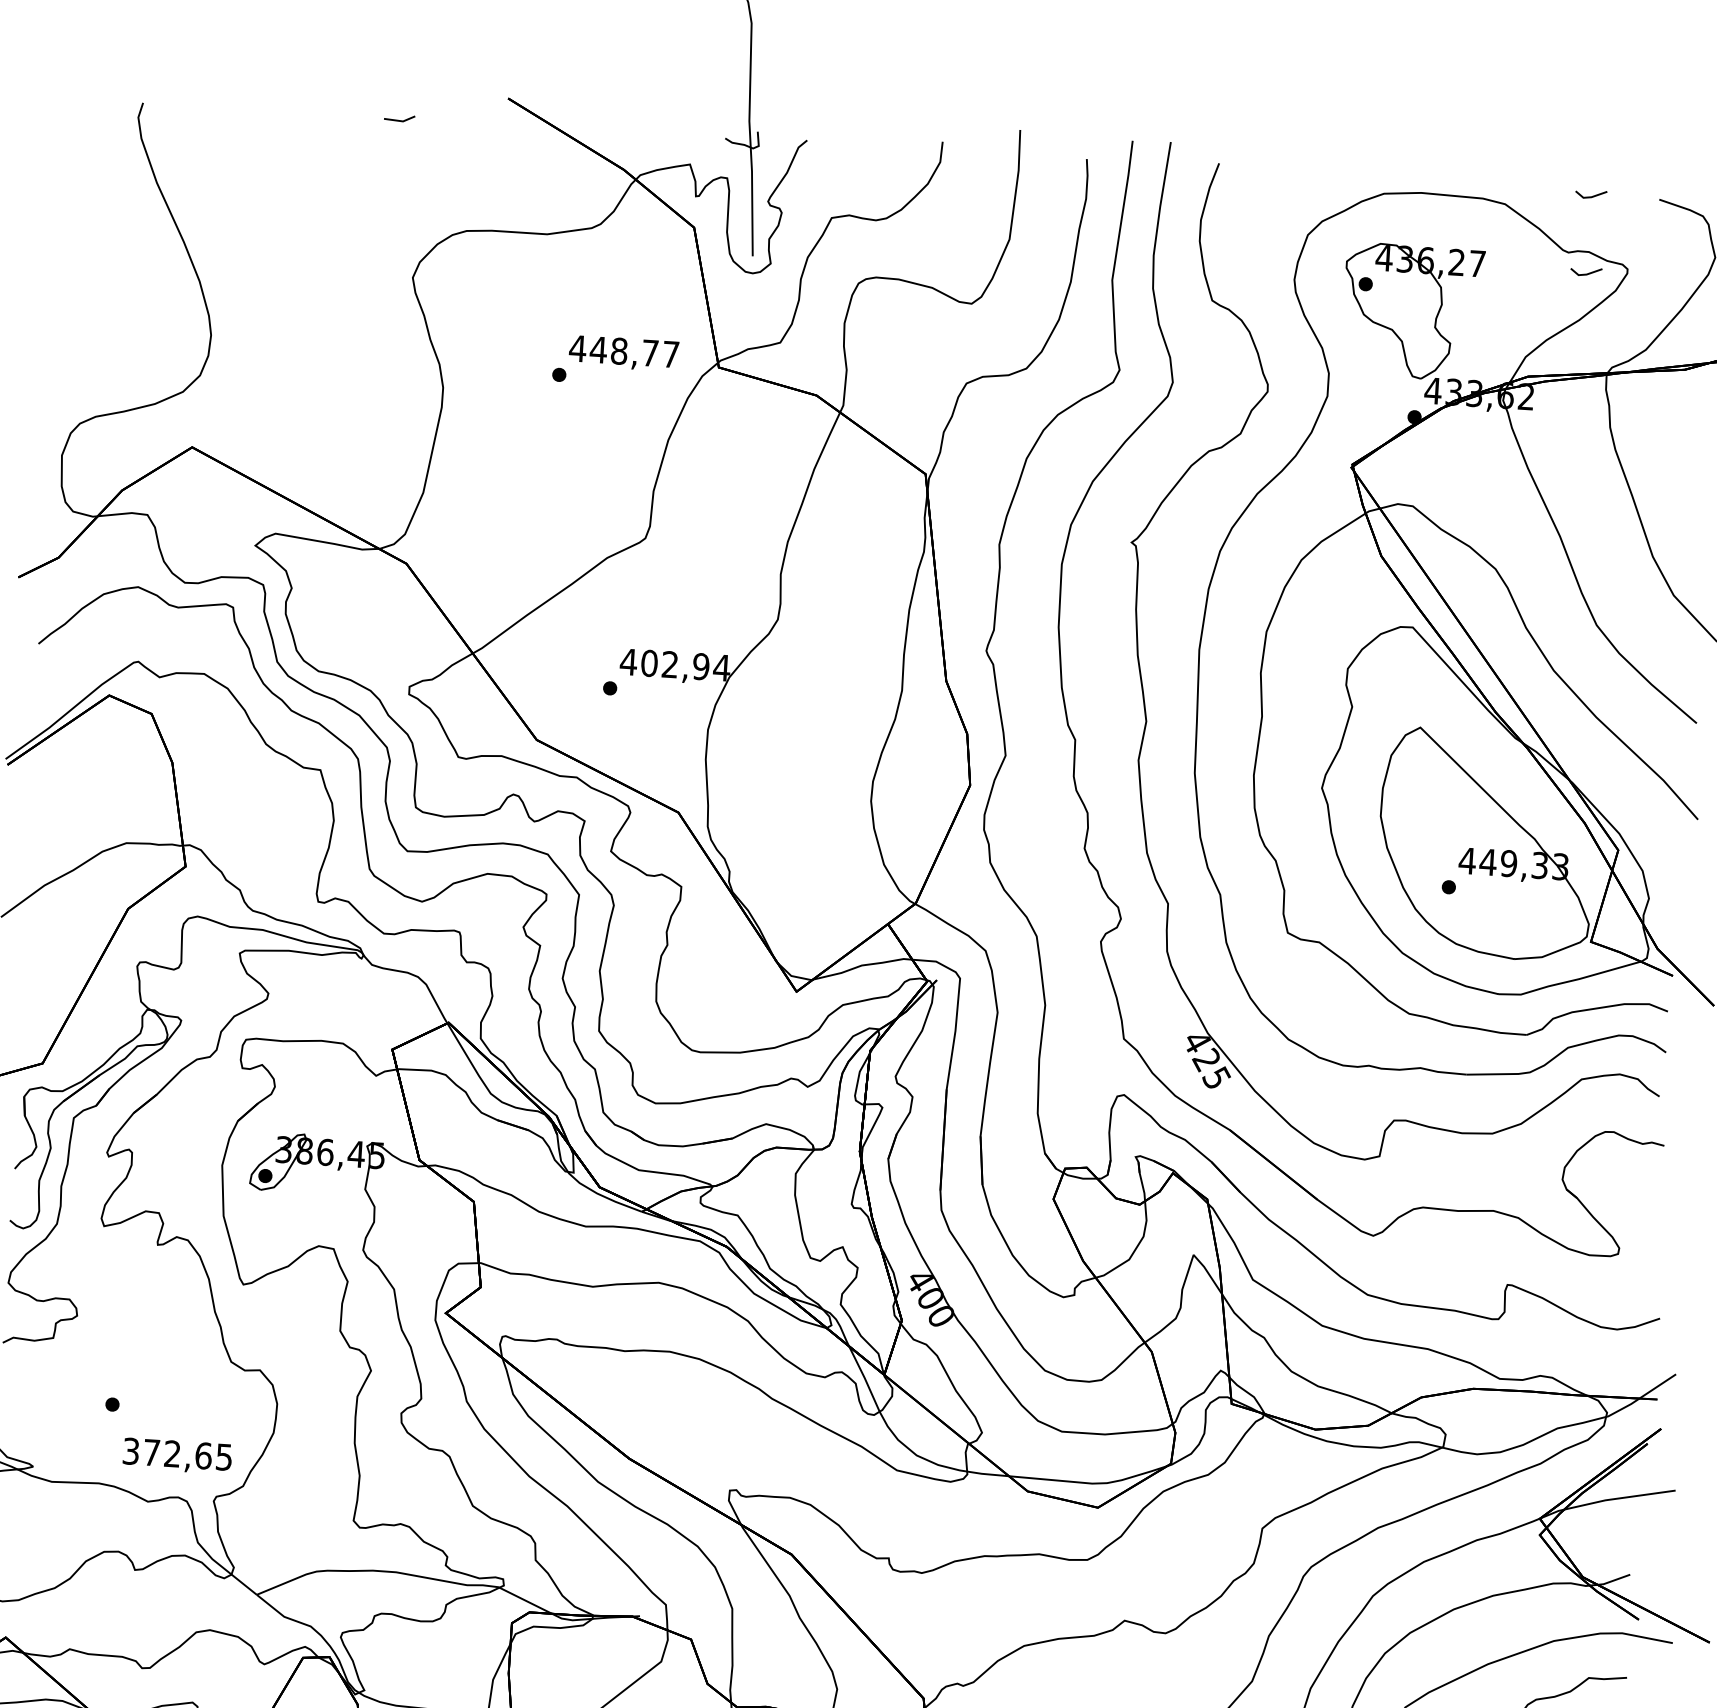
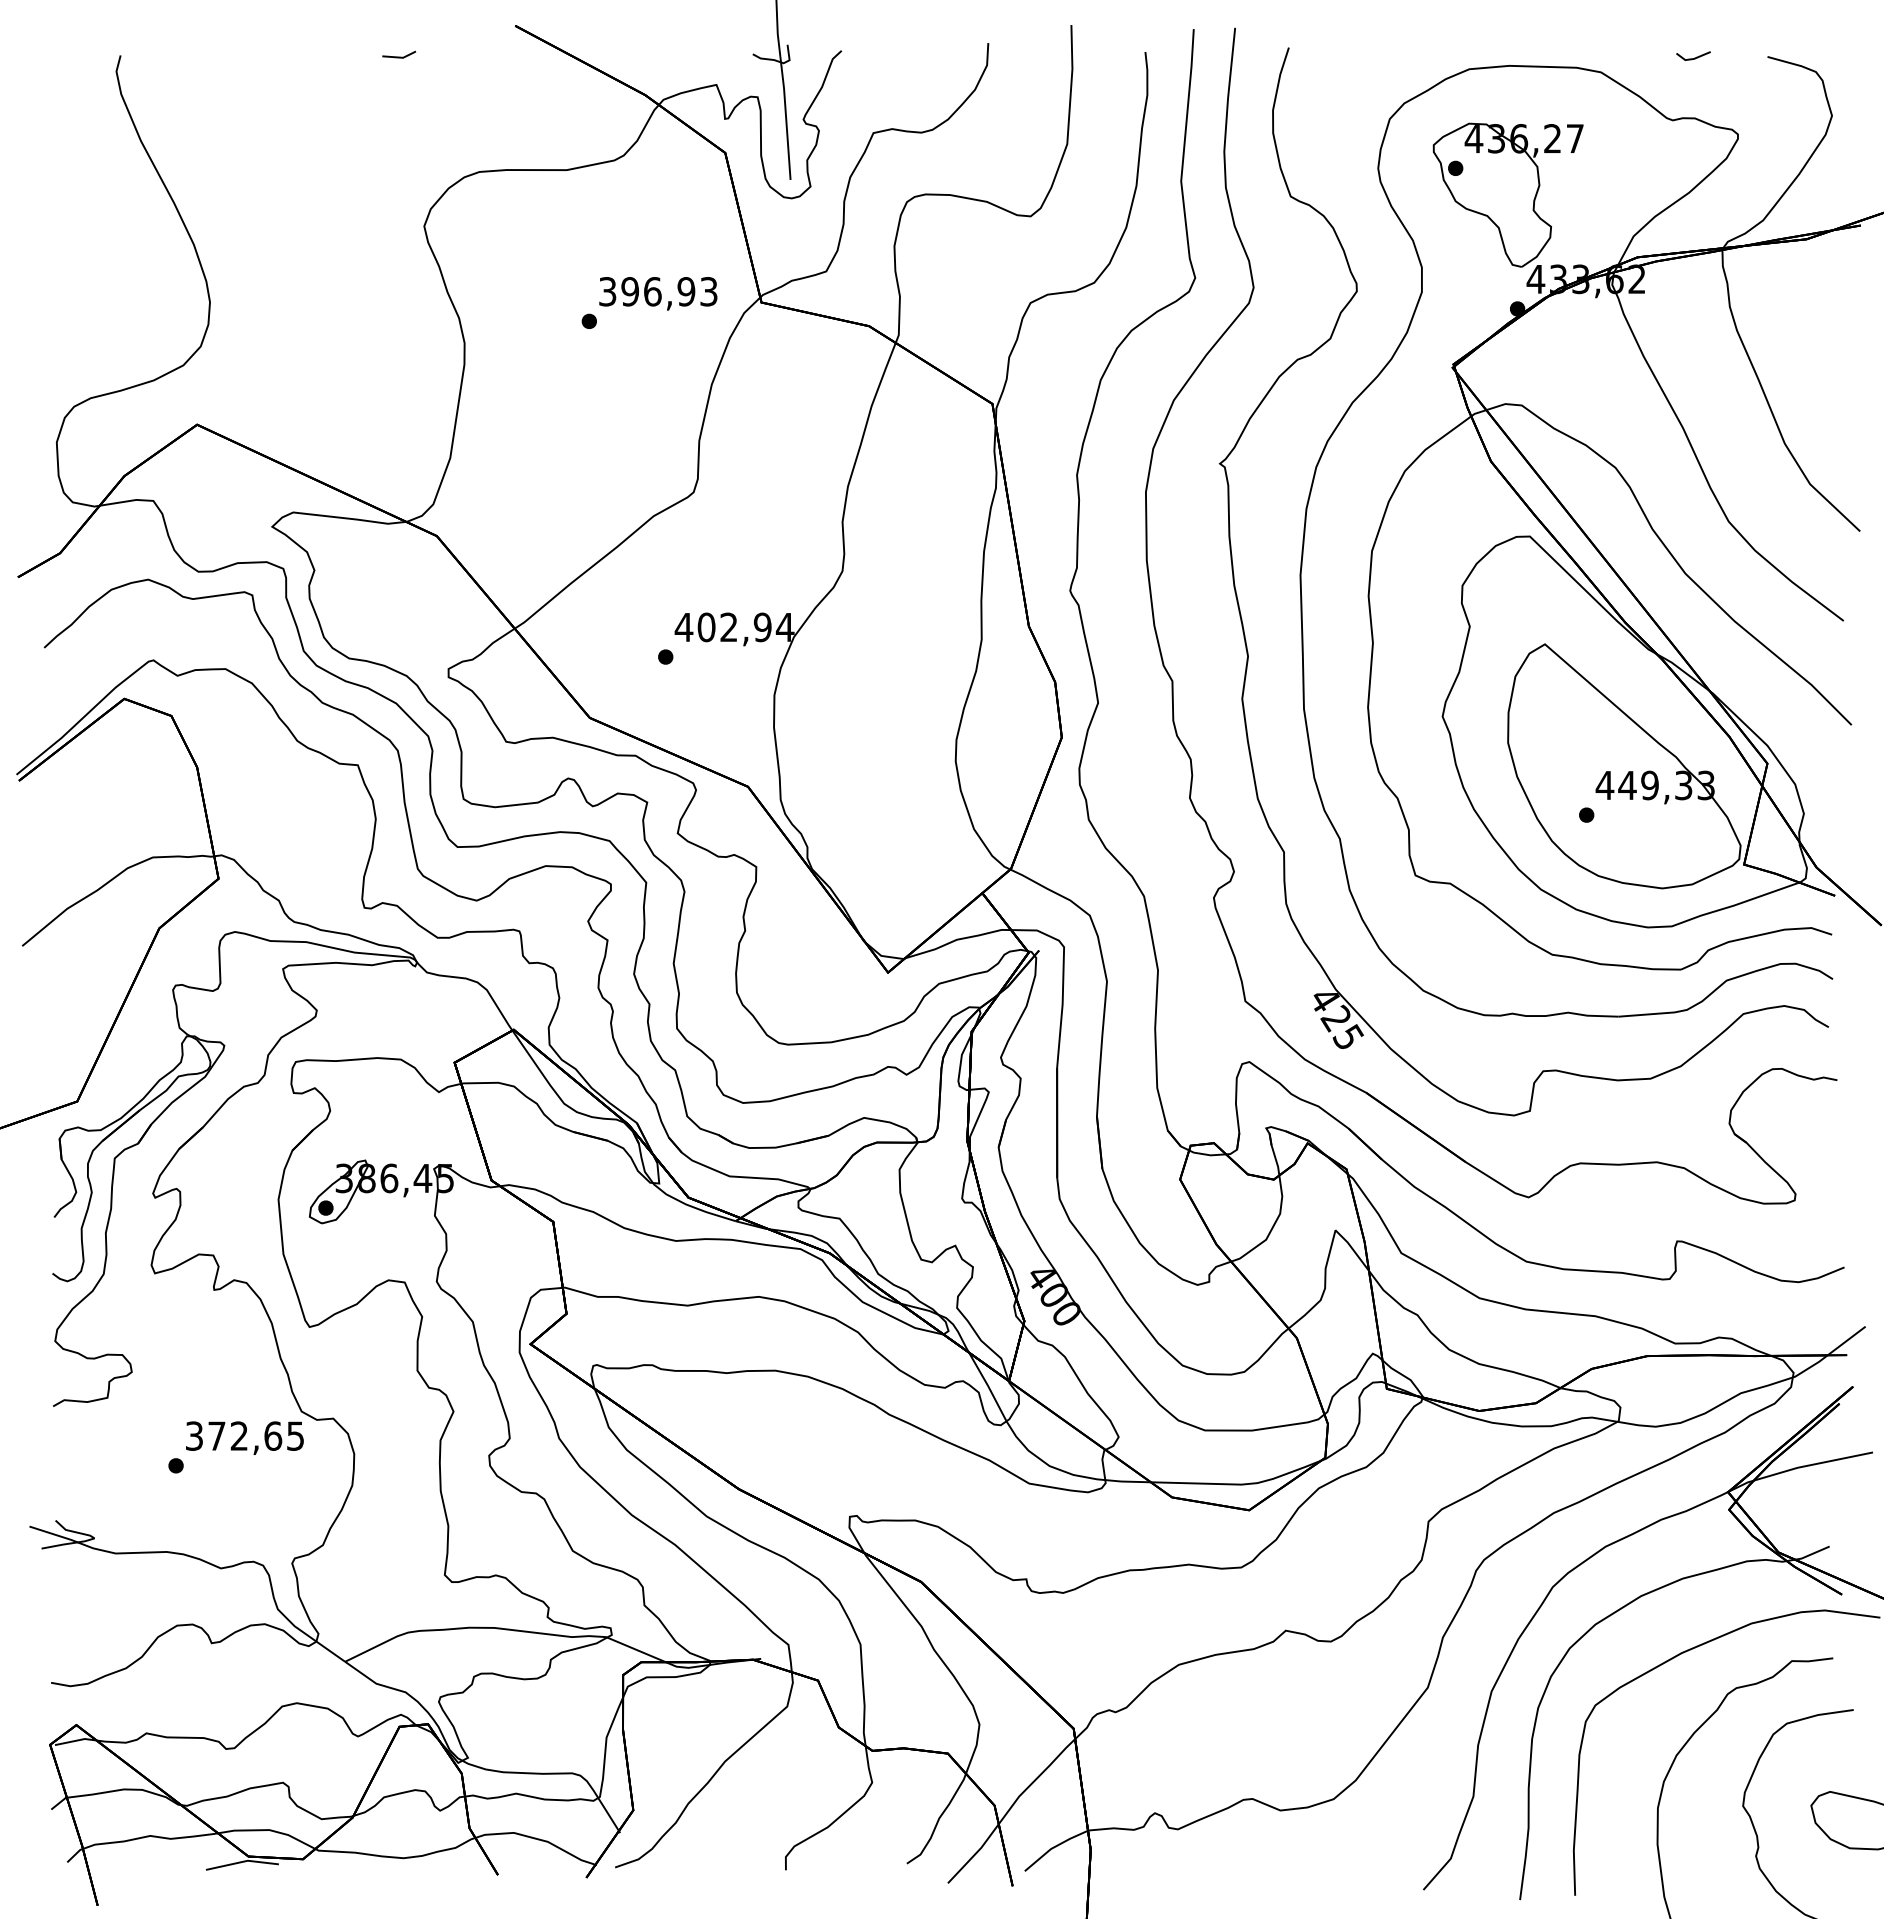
line: (1587, 273) -> (1694, 141), removed
text: (623, 351) -> (657, 291), 448,77 -> 396,93
text: (177, 1455) -> (244, 1437), moved

